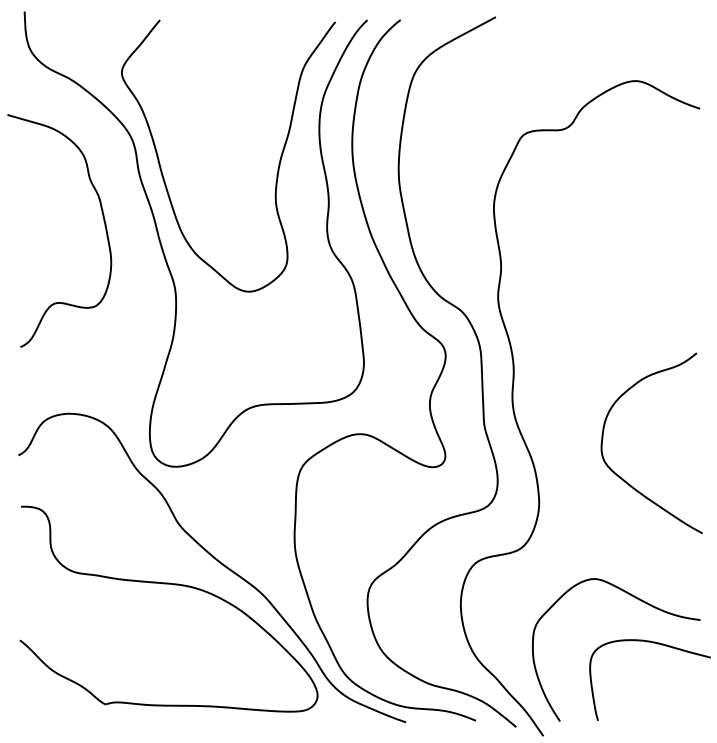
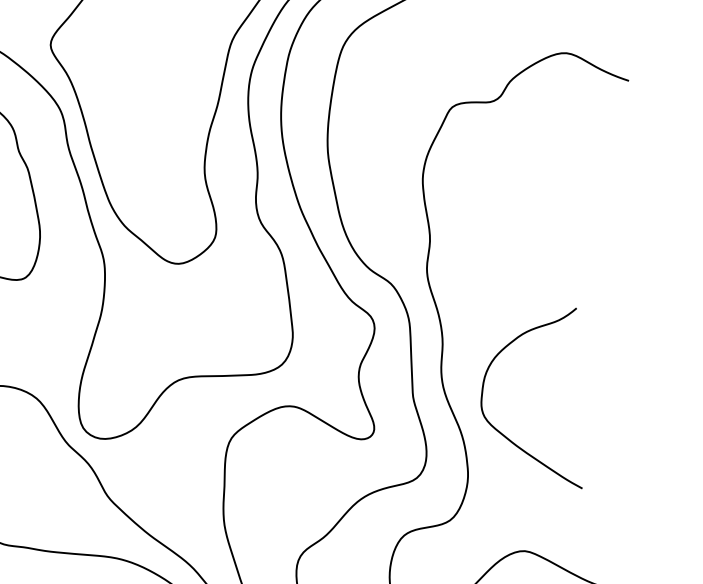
curve: (623, 478) -> (503, 433), moved

